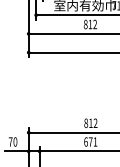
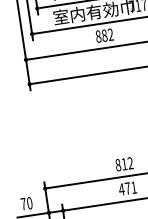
text: (90, 24) -> (104, 35), 812 -> 882
text: (85, 141) -> (120, 188), 671 -> 471

